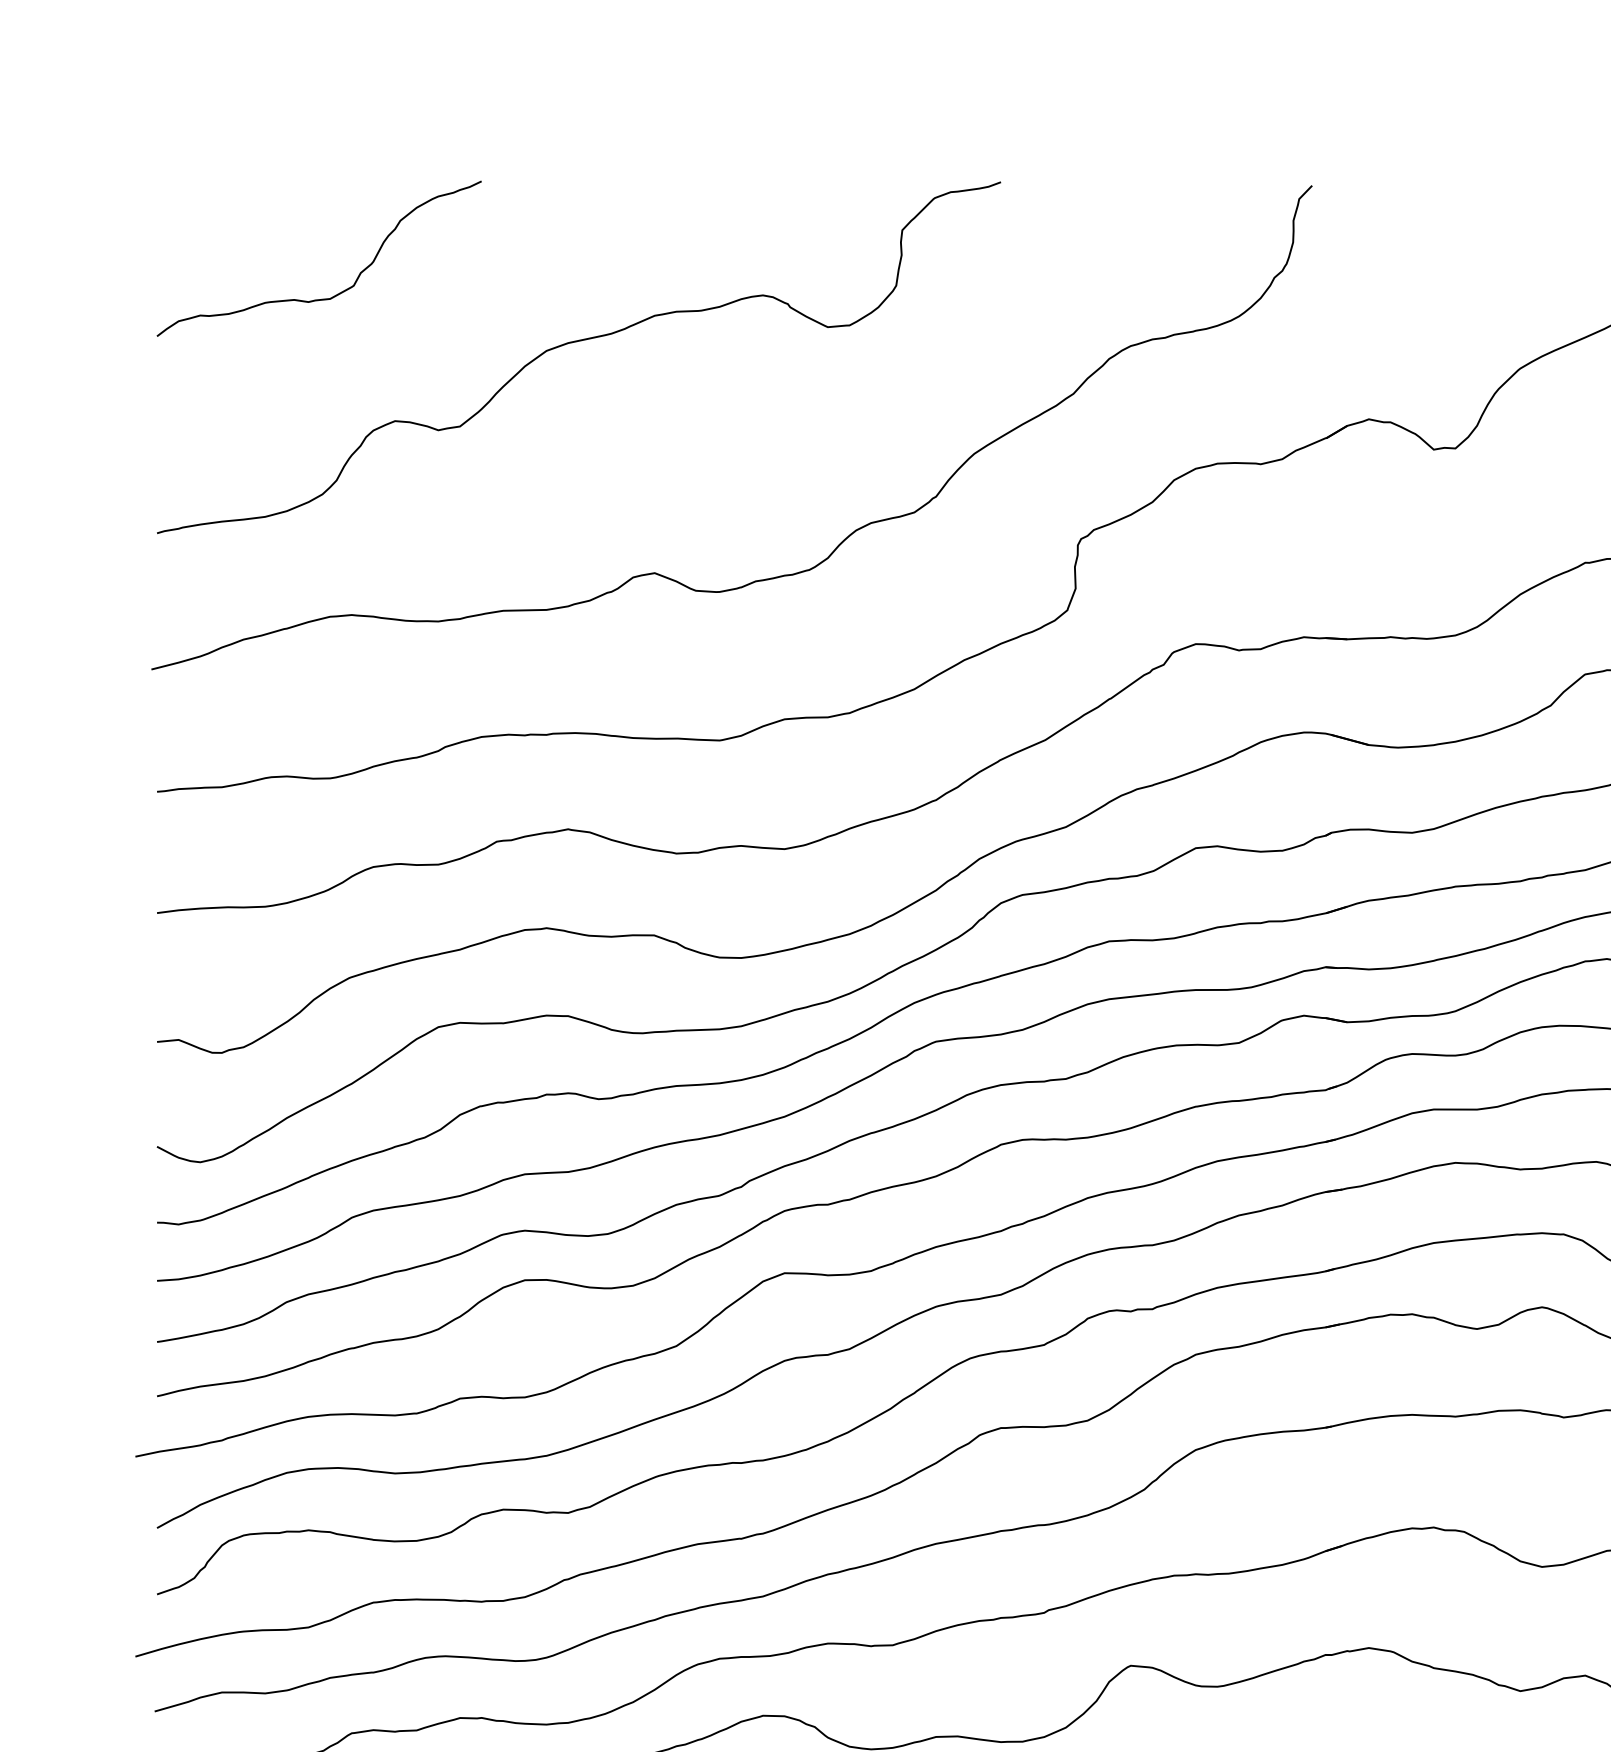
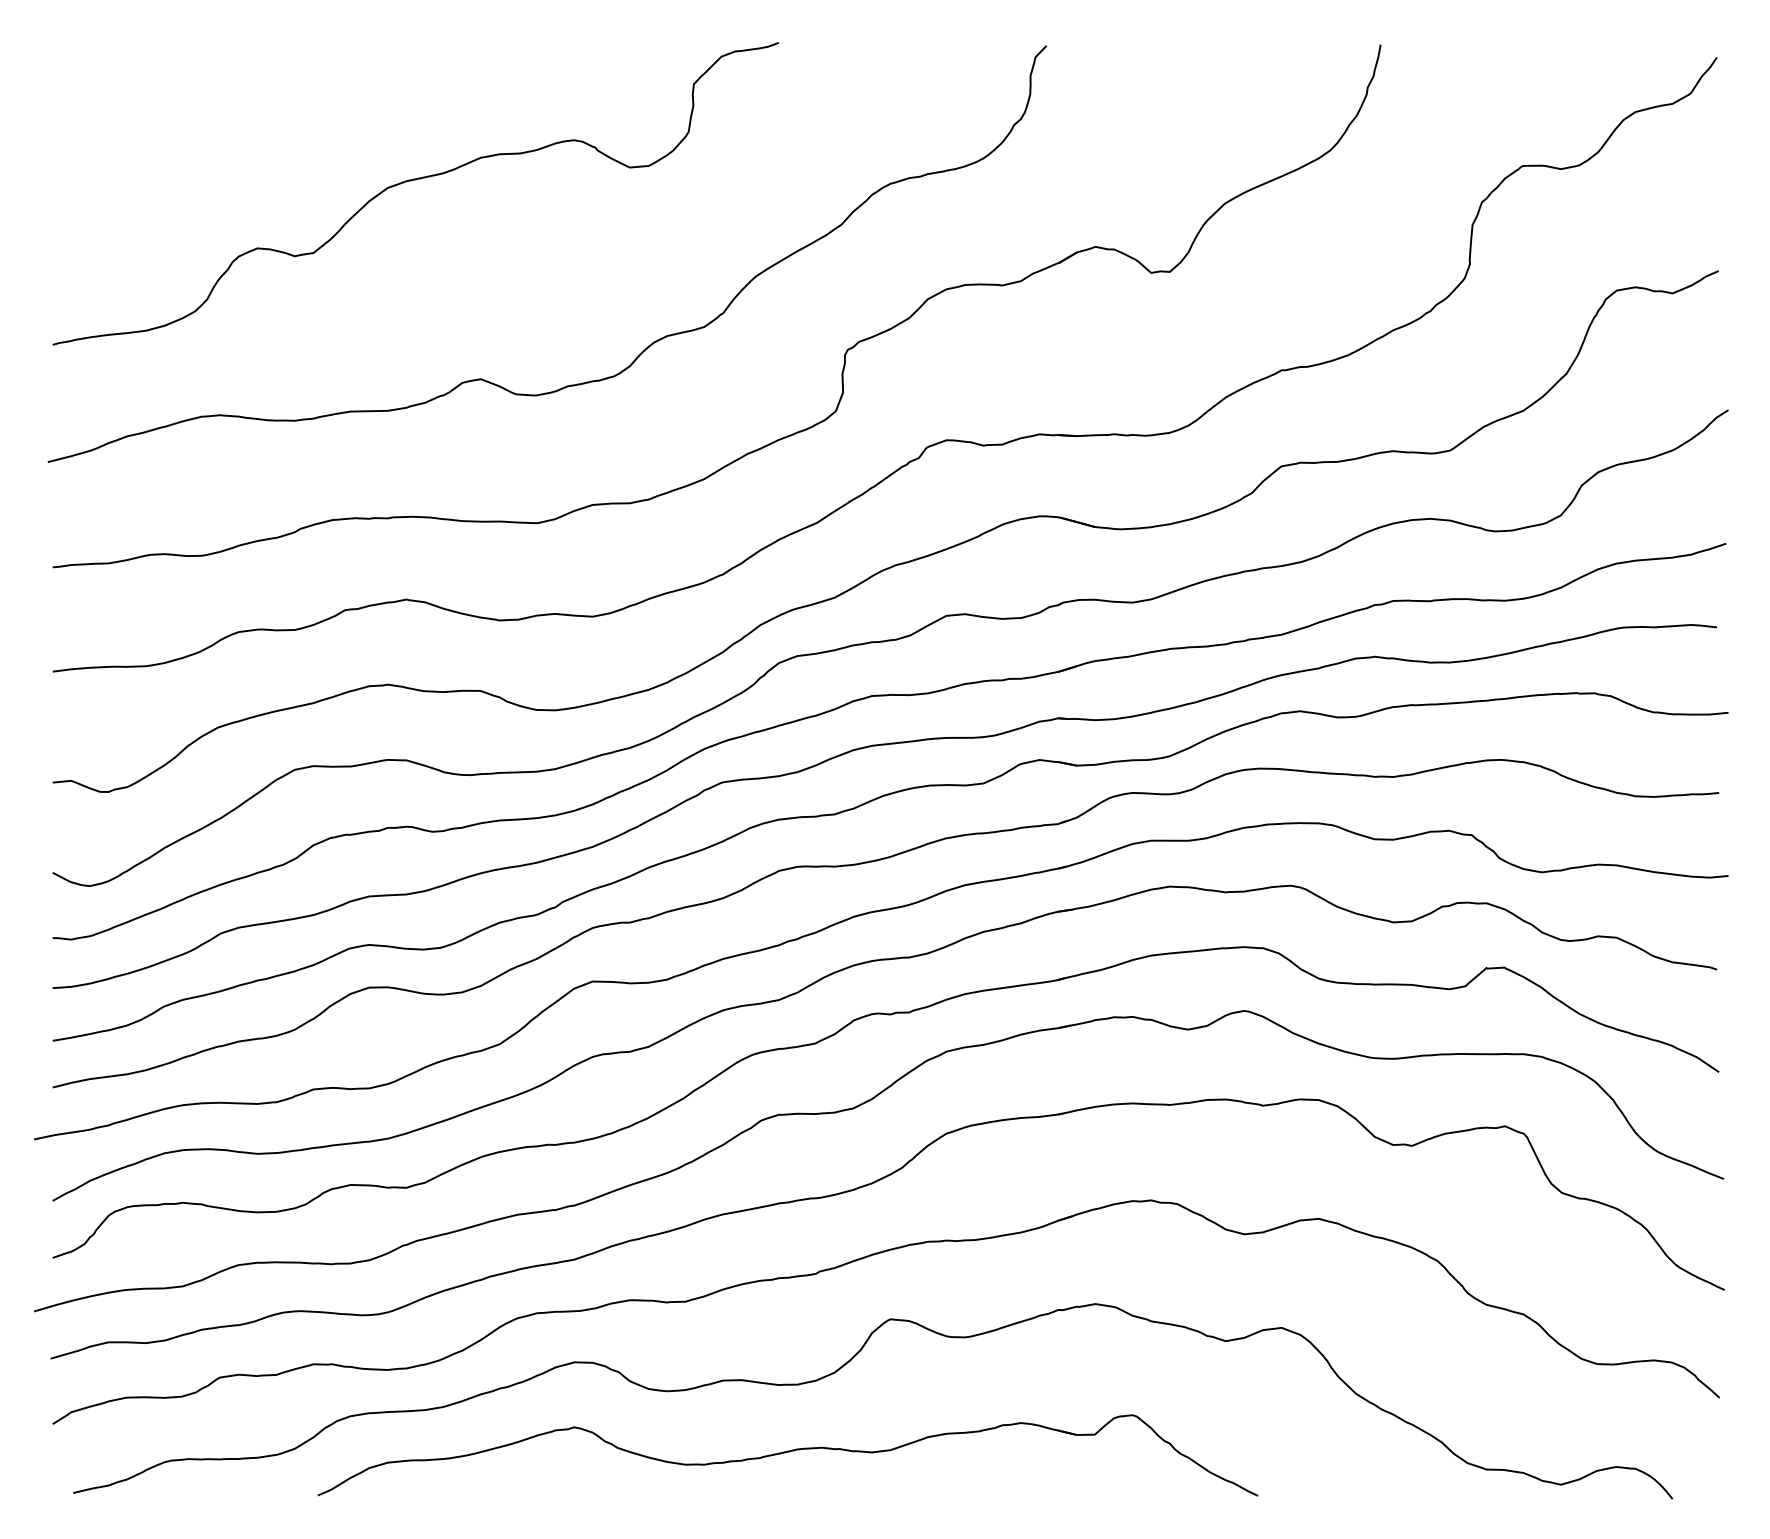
curve: (339, 292) -> (209, 137), removed

